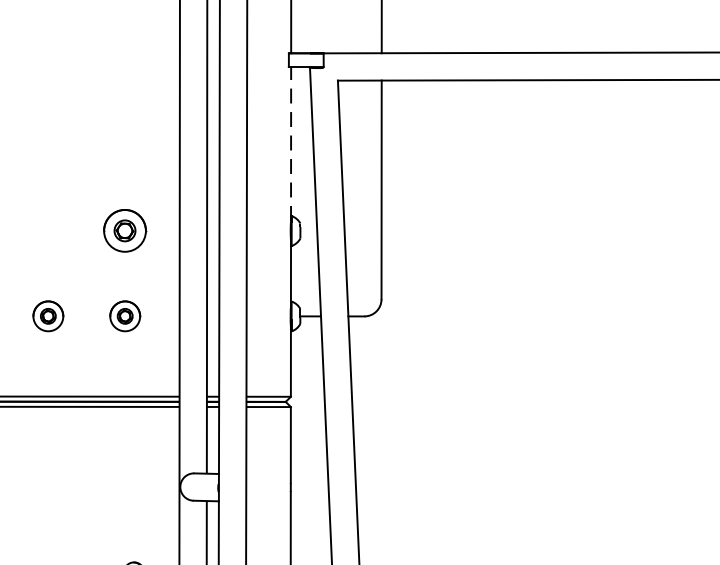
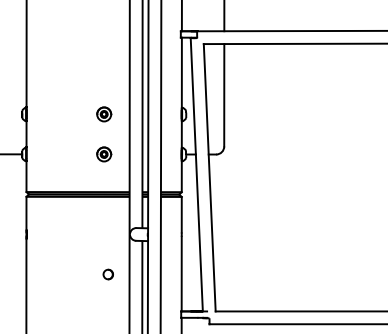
line: (290, 143) -> (181, 73), dashed -> solid
part: (125, 230) -> (104, 114), size x0.71
part: (49, 316) -> (68, 154), removed

